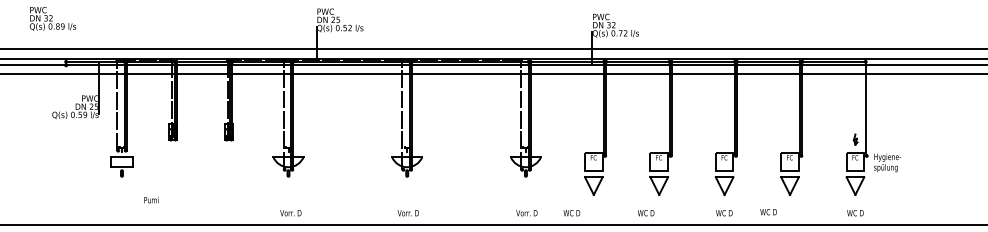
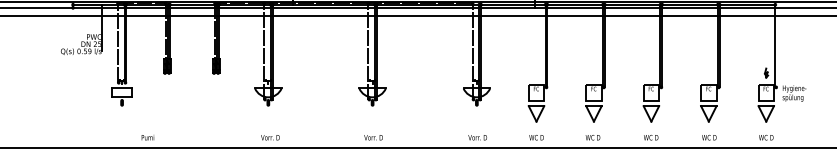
text: (151, 200) -> (148, 137), moved
text: (768, 212) -> (709, 137), moved
text: (571, 213) -> (536, 137), moved
text: (646, 213) -> (593, 137), moved

